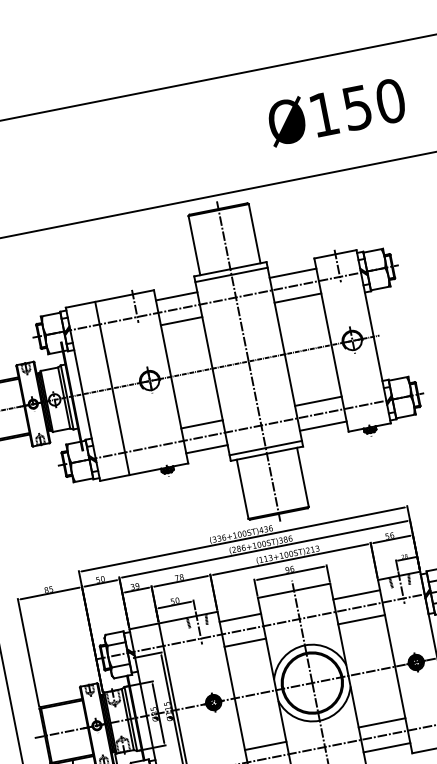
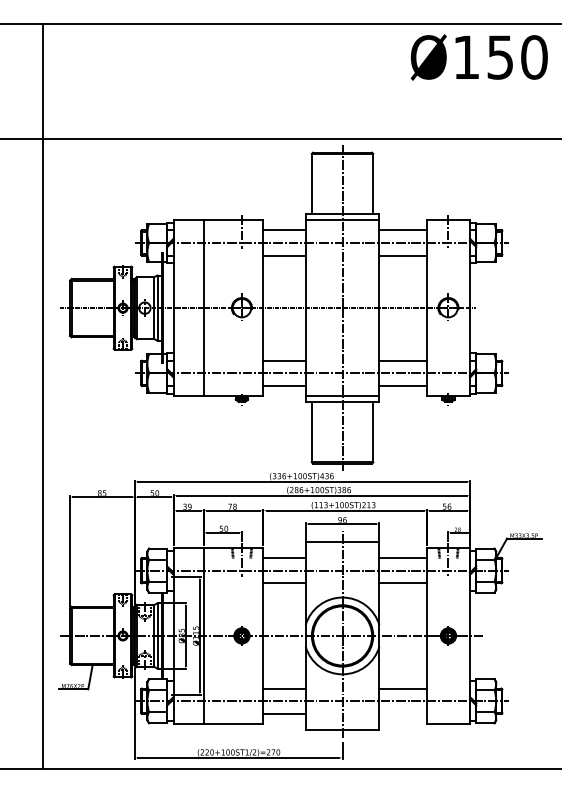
text: (335, 112) -> (478, 57), moved
line: (386, 747) -> (402, 713), removed

